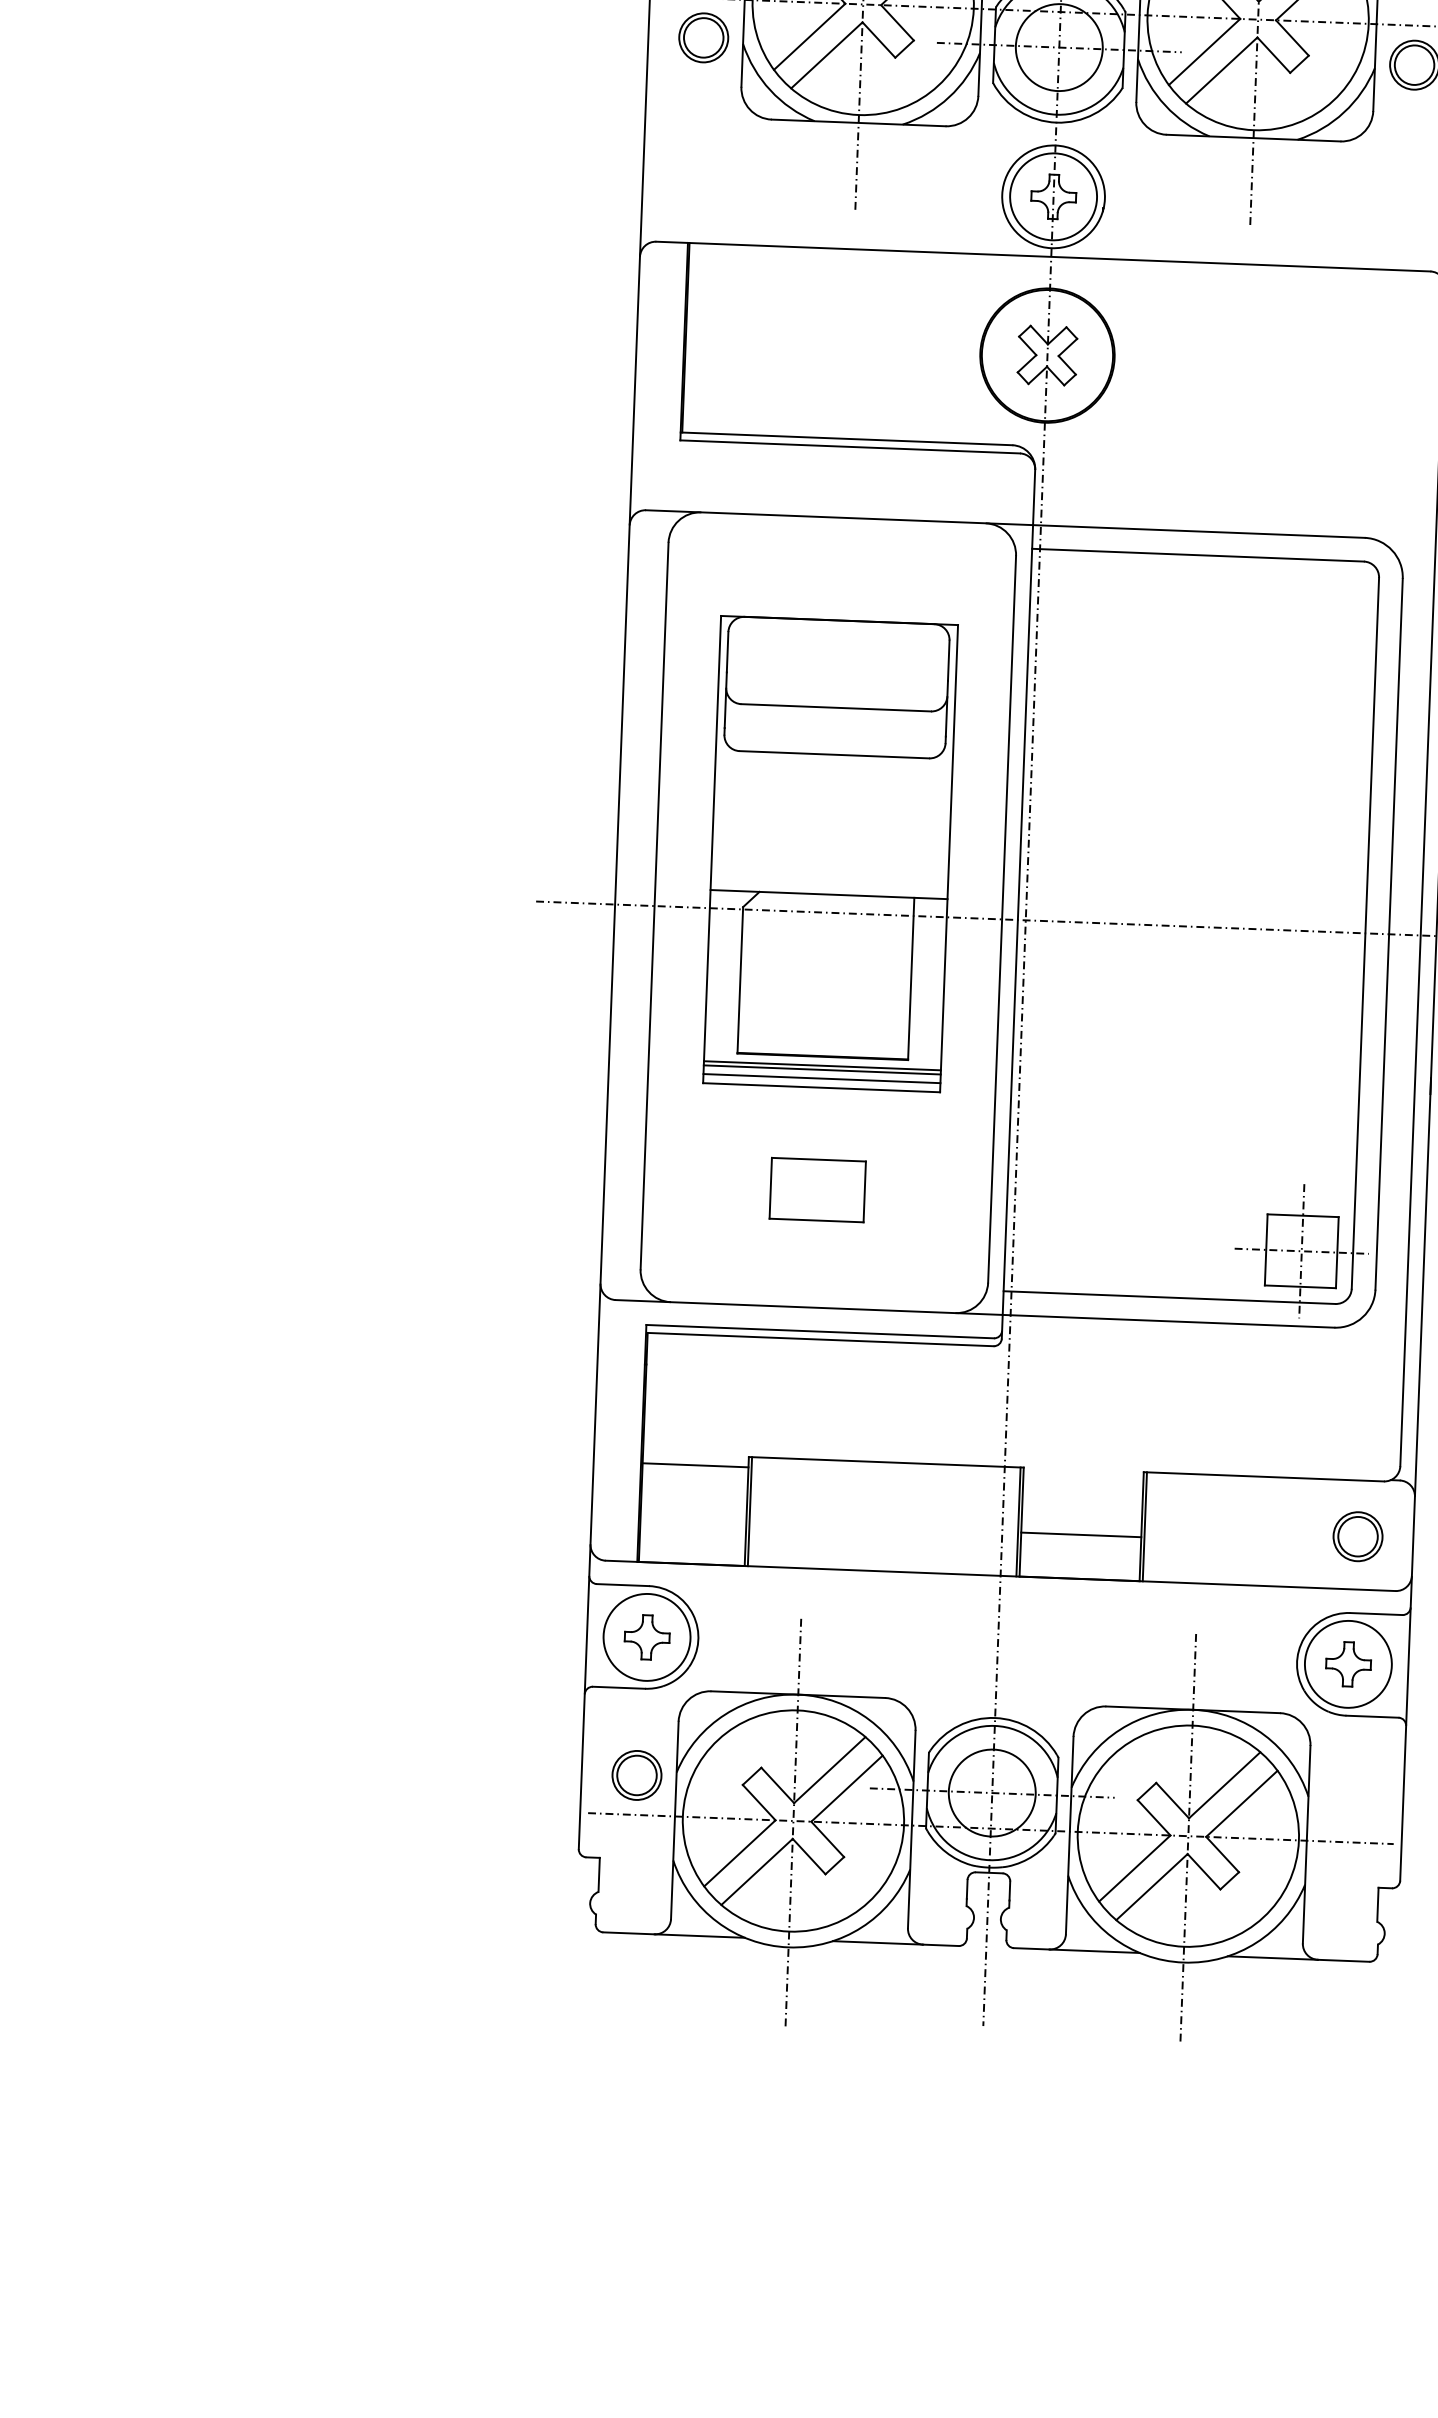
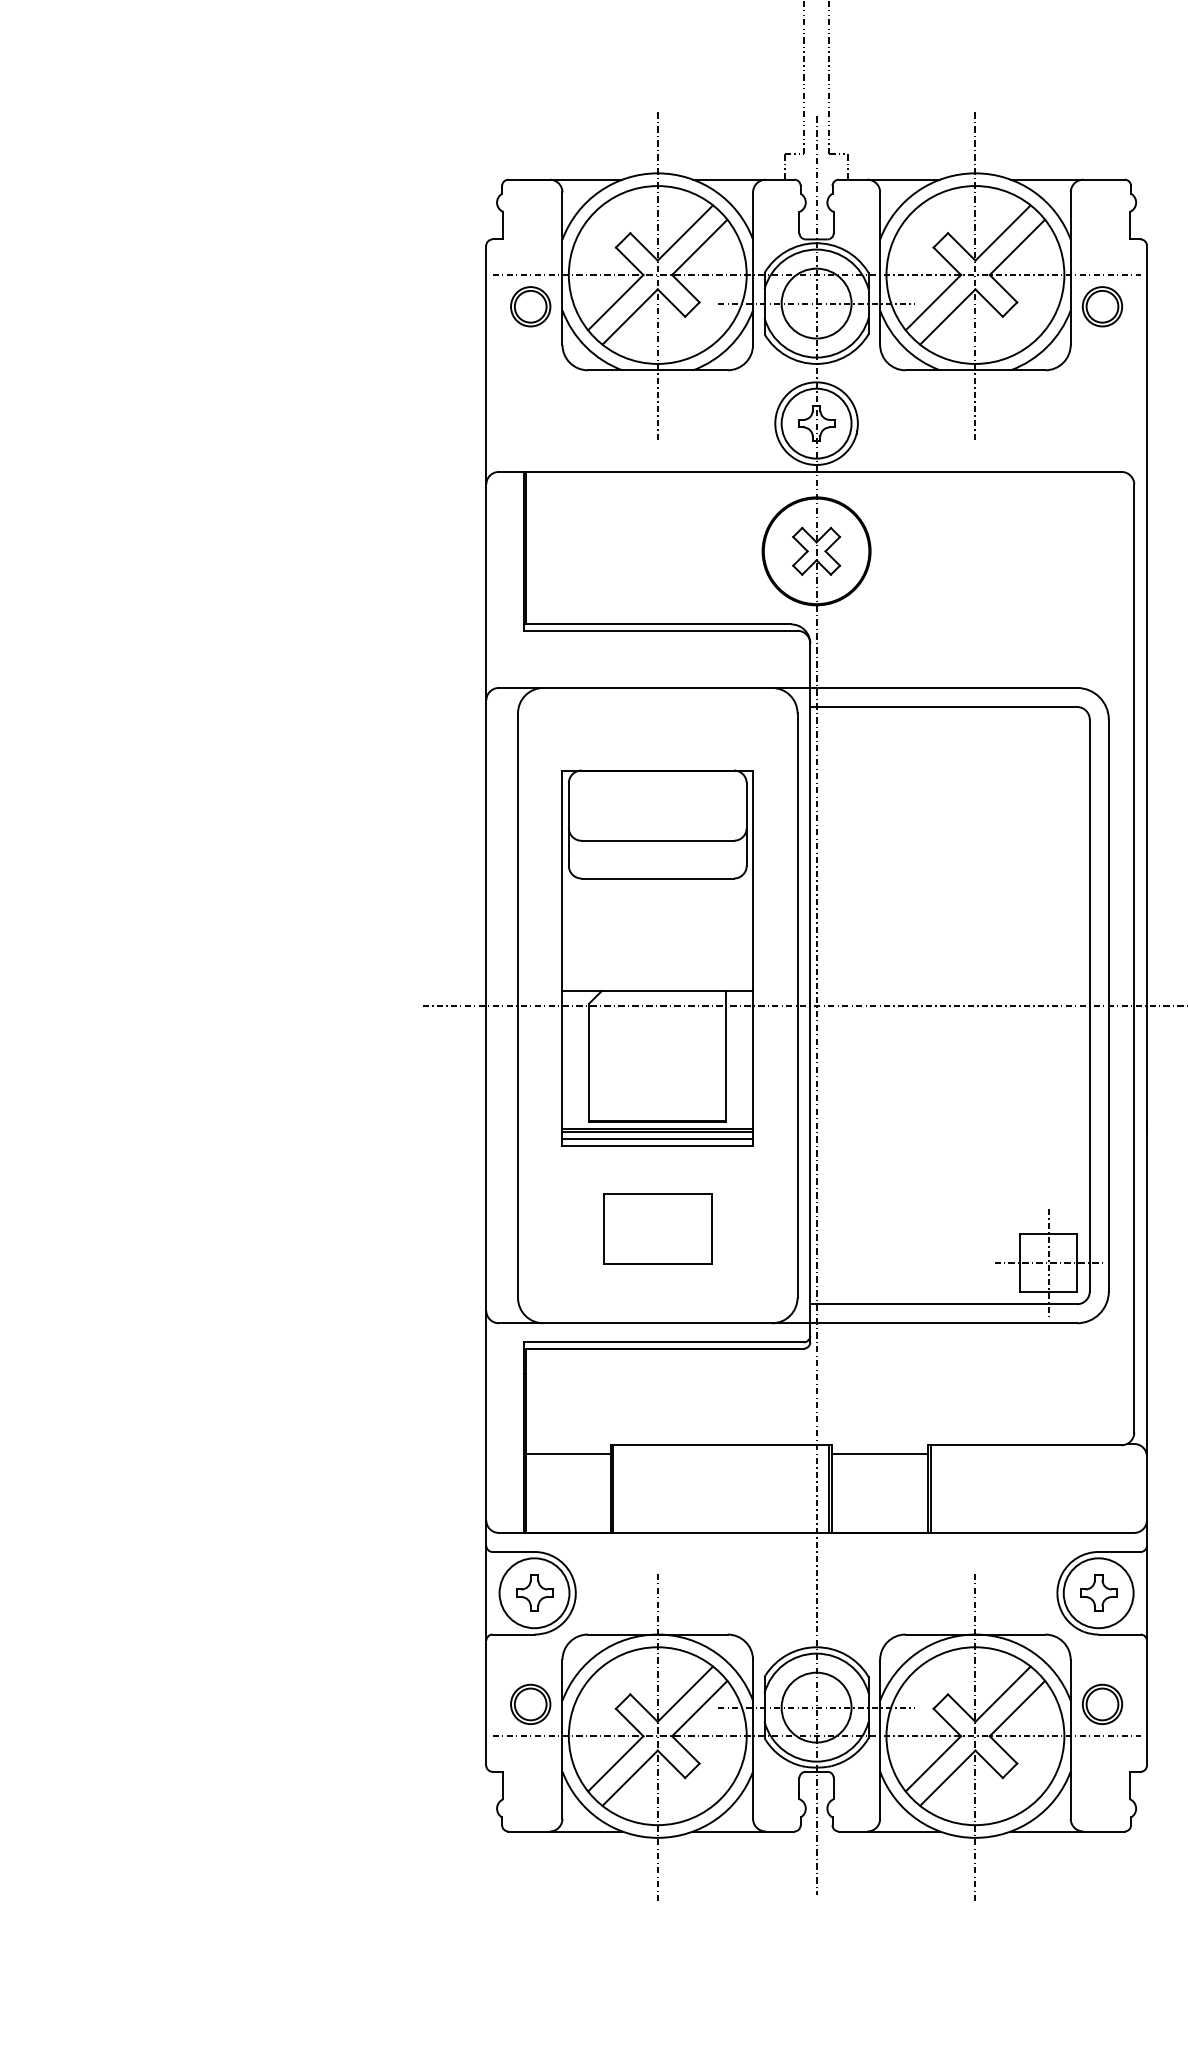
part: (817, 1189) -> (657, 1228), size x1.43
line: (1080, 1534) -> (879, 1453), moved
part: (1358, 1535) -> (1102, 1703), moved

